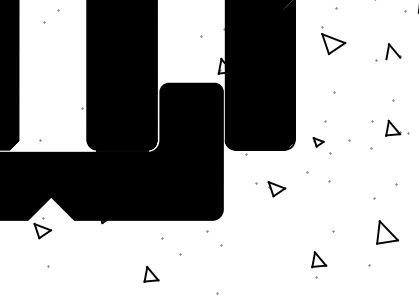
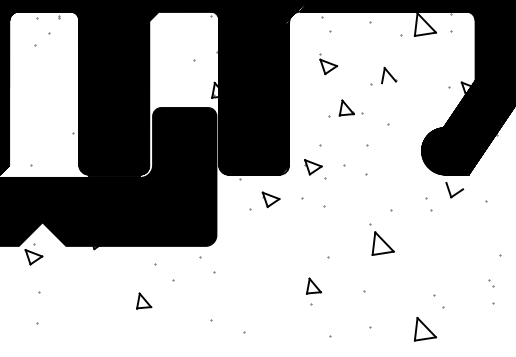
part: (333, 40) -> (328, 64), size x0.71
part: (396, 127) -> (350, 107), moved
part: (318, 142) -> (313, 167), size x1.67
part: (276, 188) -> (270, 199), moved
part: (386, 232) -> (382, 243), moved

